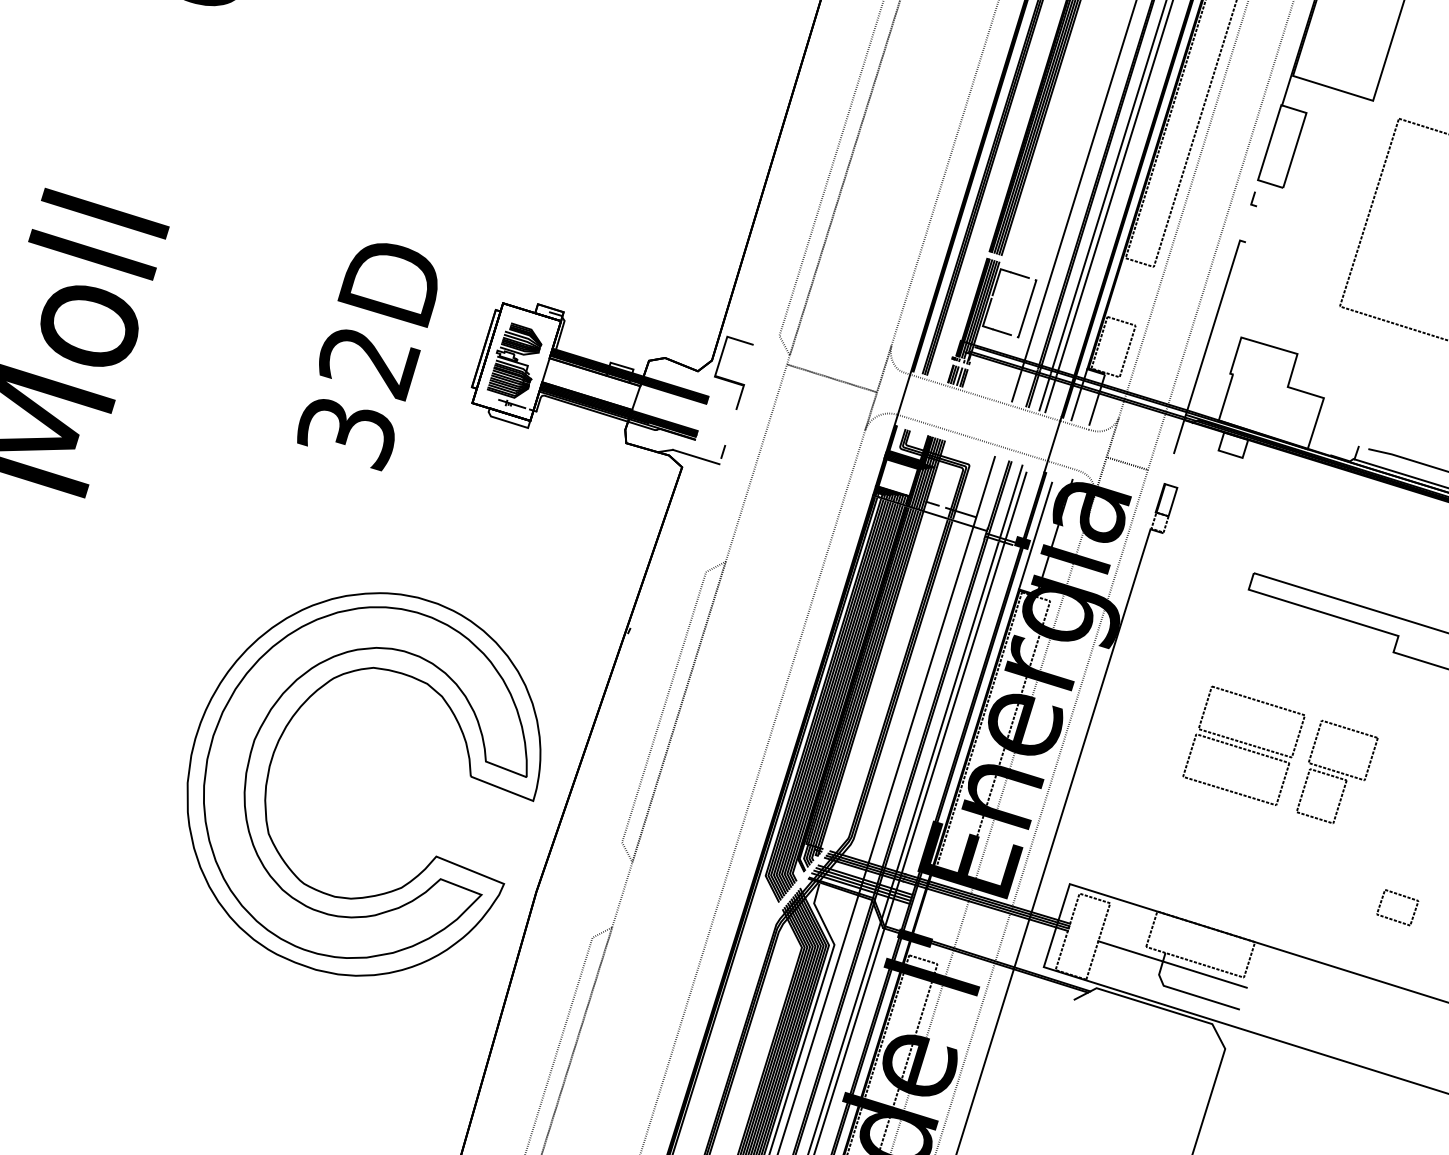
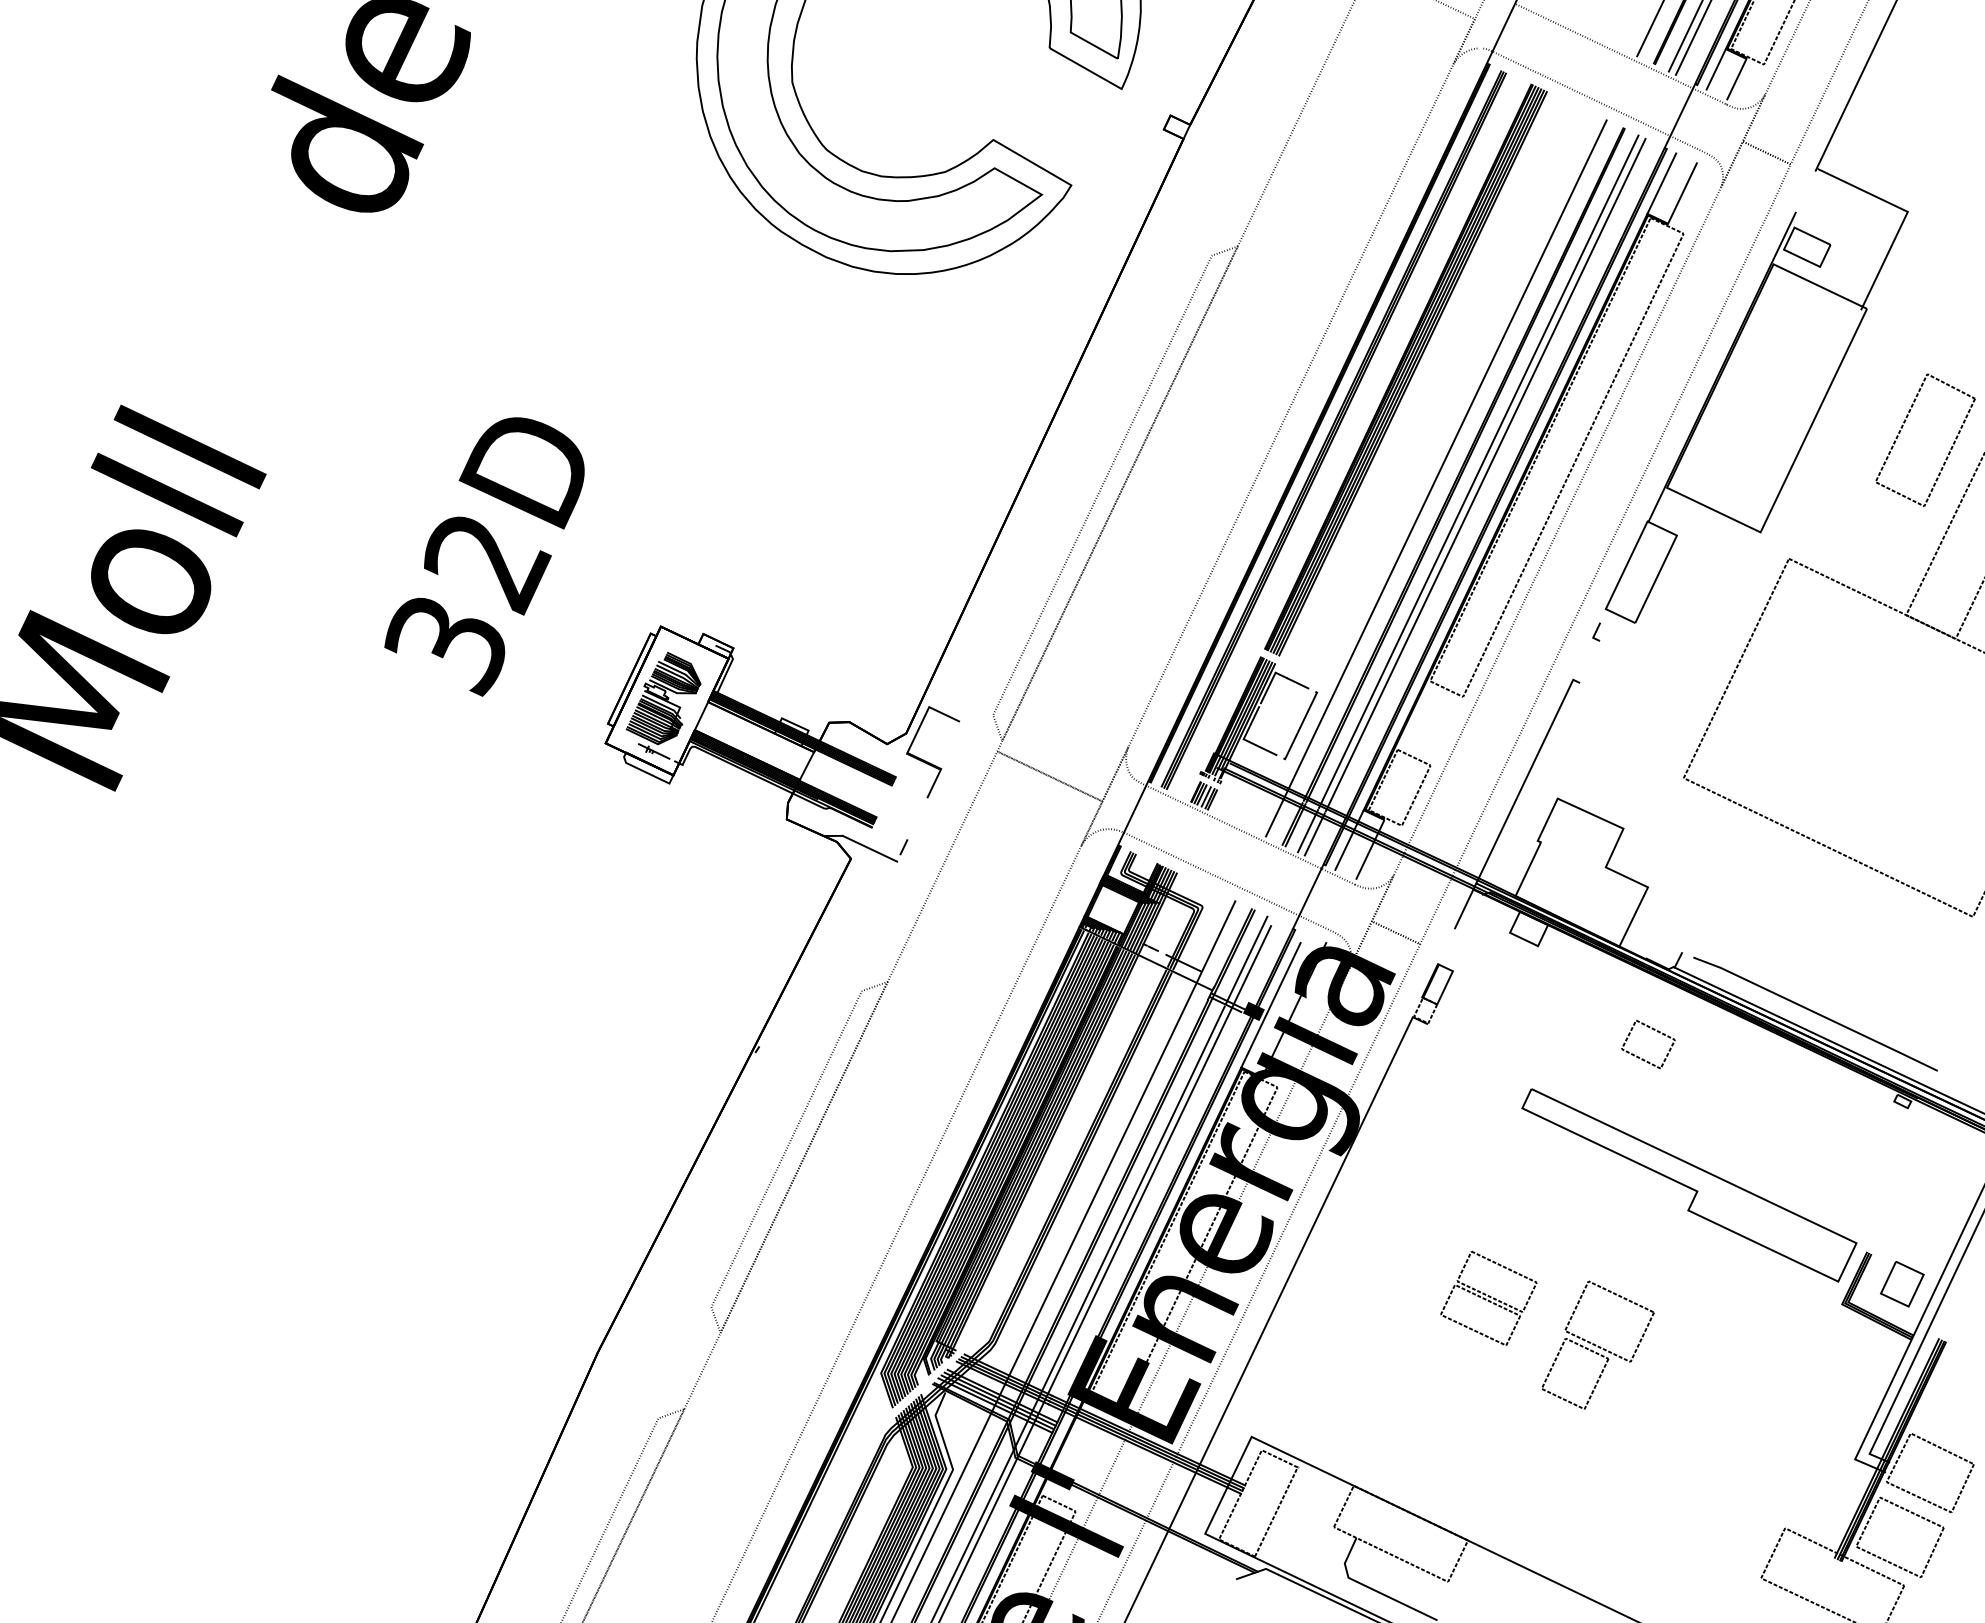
text: (366, 358) -> (484, 556), moved
part: (1243, 745) -> (1488, 1298), size x0.6
part: (277, 746) -> (306, 1129), removed
part: (1400, 895) -> (1653, 1030), moved
line: (1171, 963) -> (1362, 1552), removed

